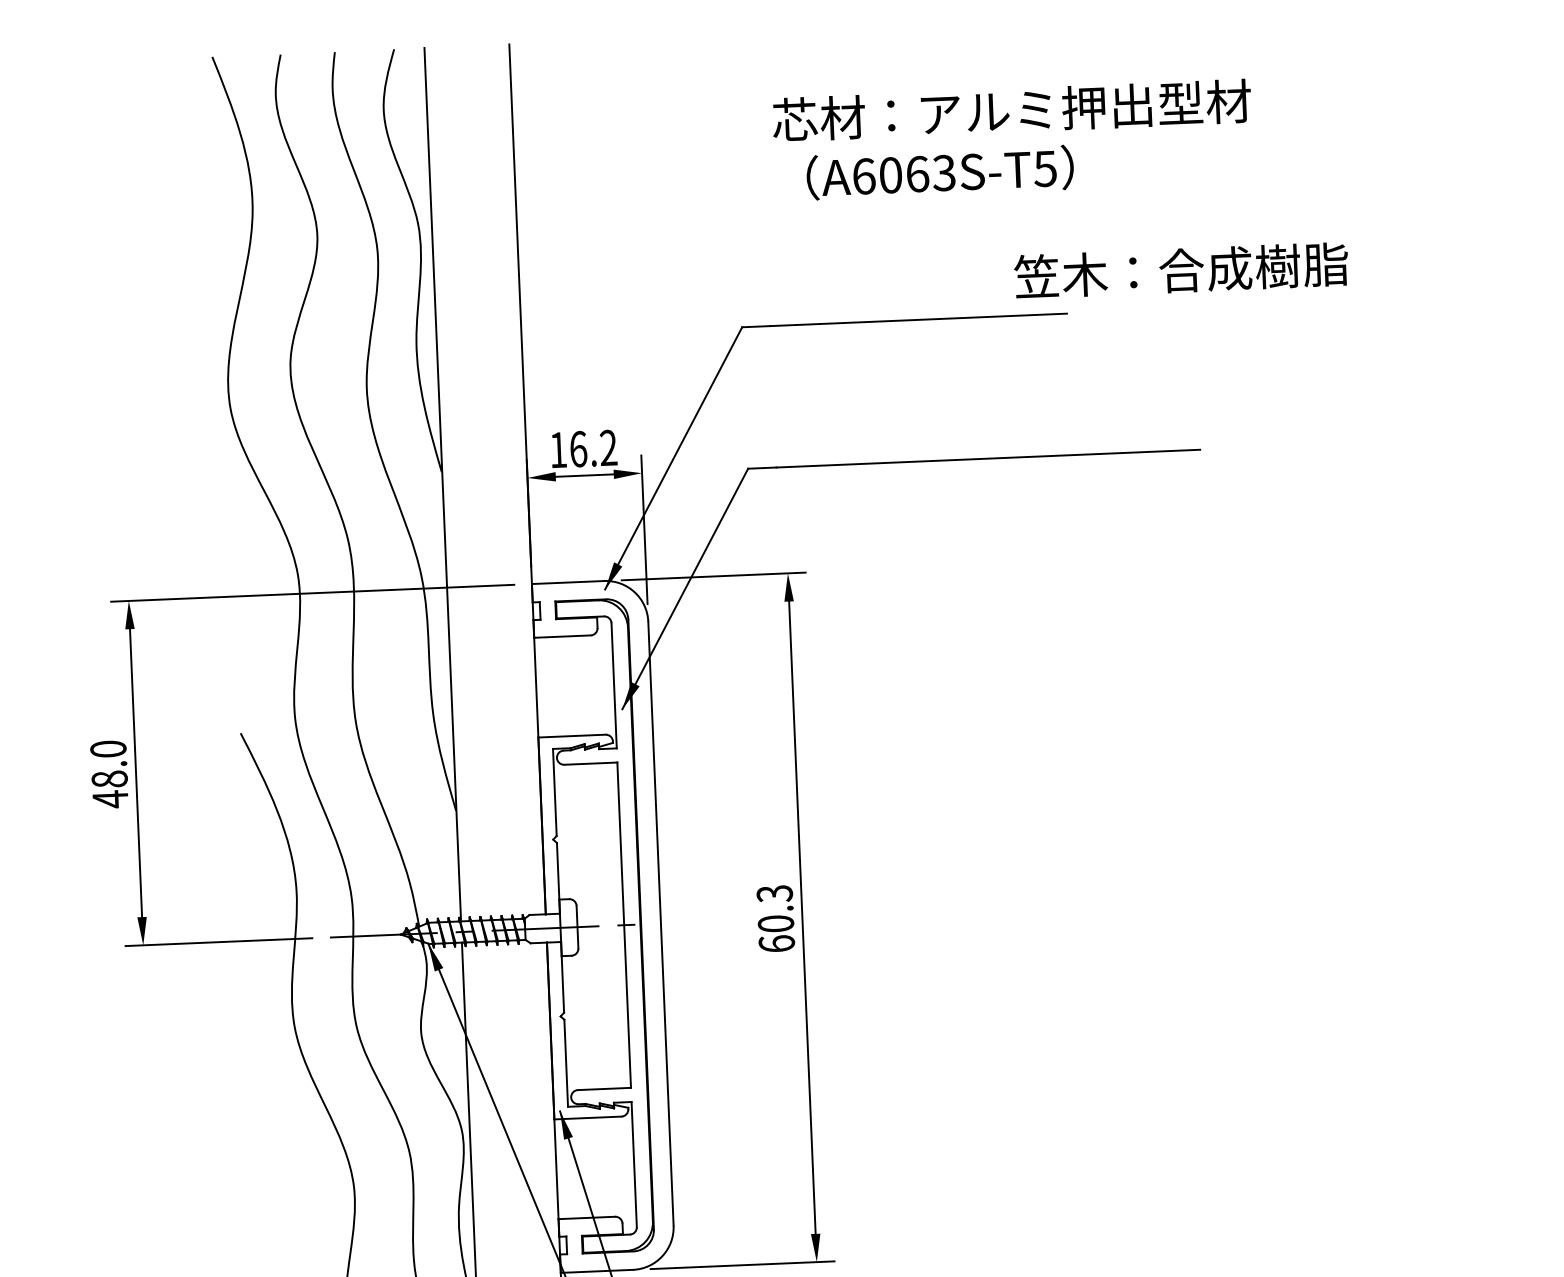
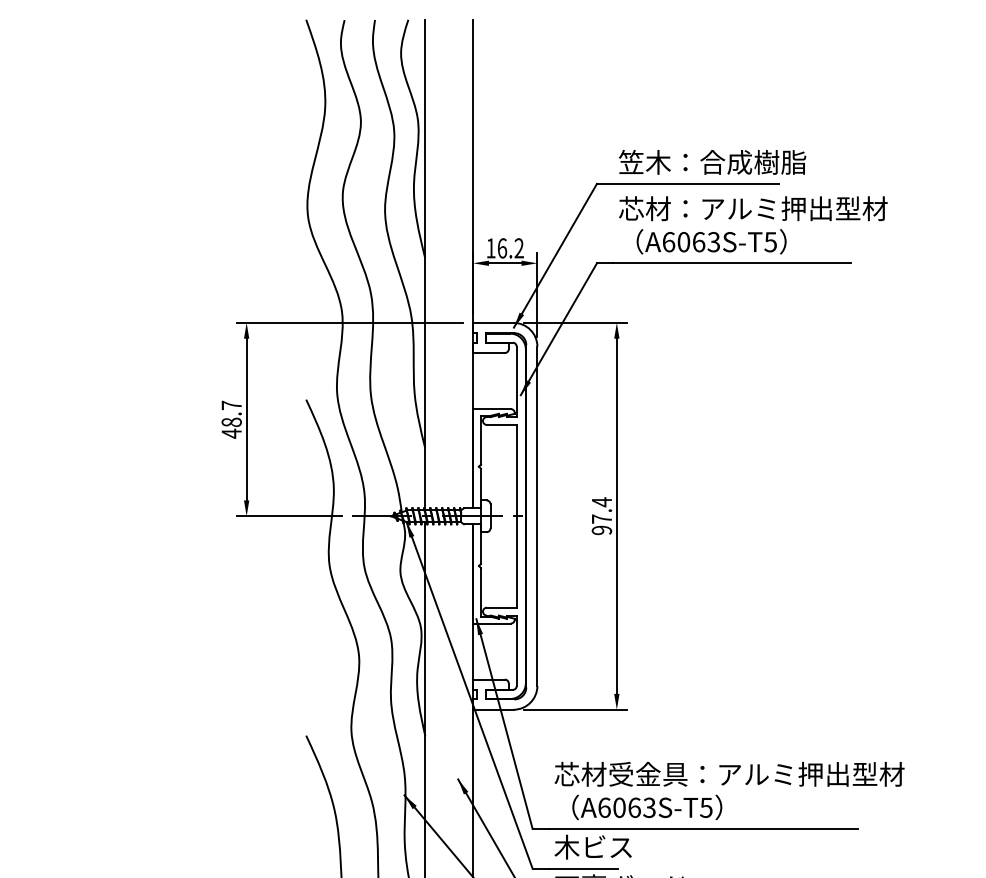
text: (1013, 140) -> (753, 225), moved
text: (1181, 270) -> (712, 162), moved
text: (108, 749) -> (231, 405), 48.0 -> 48.7
text: (775, 919) -> (601, 516), 60.3 -> 97.4

